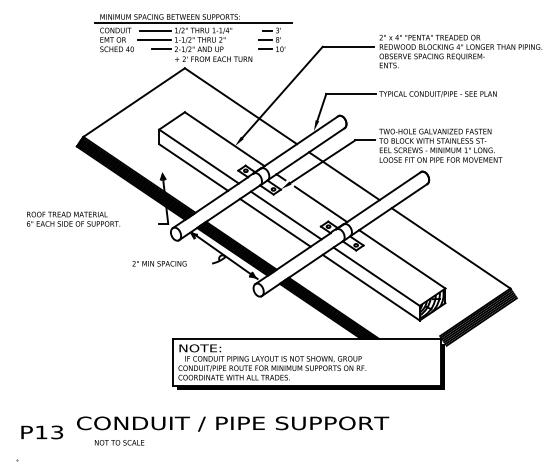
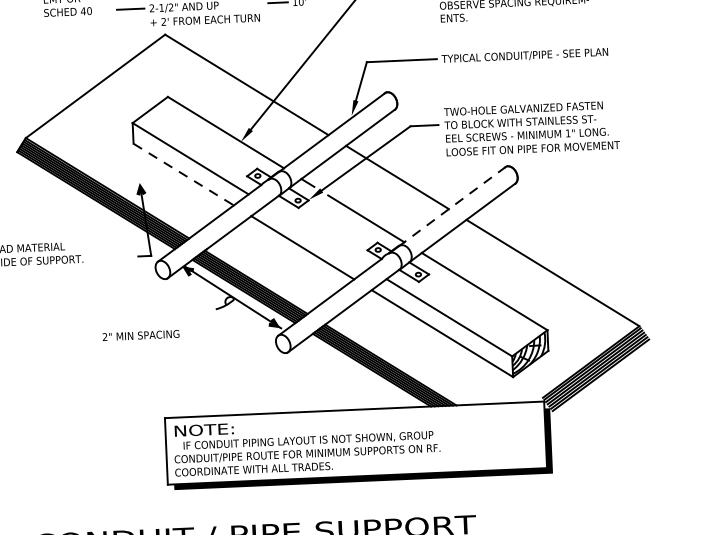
line: (193, 167) -> (183, 174), solid -> dashed
line: (384, 196) -> (455, 203), solid -> dashed
line: (285, 215) -> (316, 236), removed
text: (159, 263) -> (140, 335), moved

